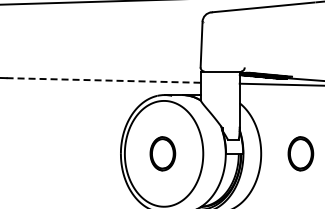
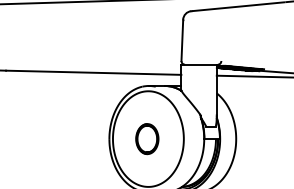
line: (103, 80) -> (93, 72), dashed -> solid
part: (300, 153) -> (271, 138), removed

